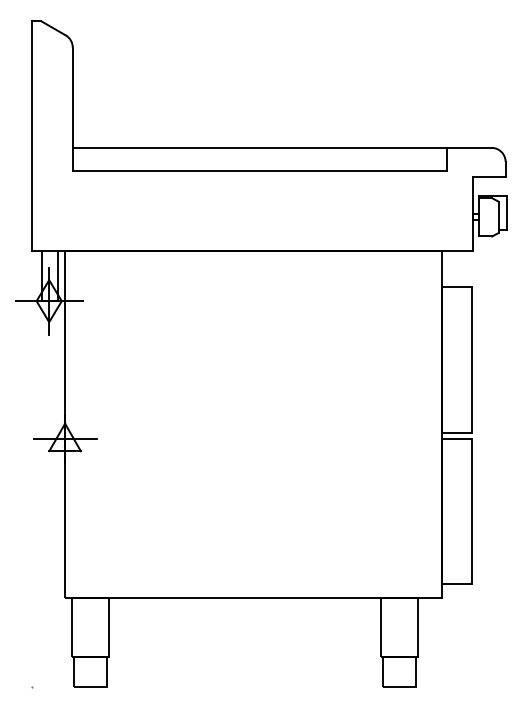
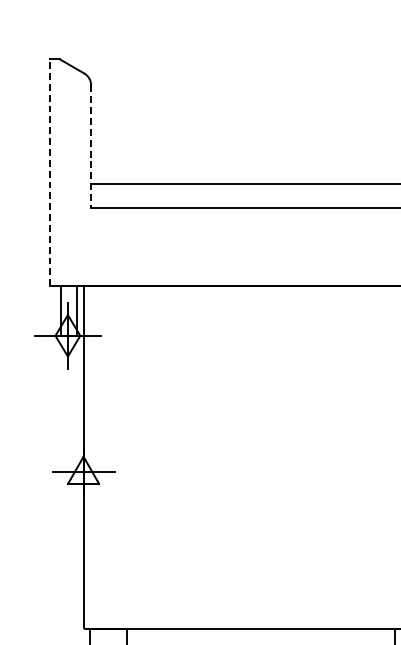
line: (72, 109) -> (90, 146), solid -> dashed
line: (31, 136) -> (50, 173), solid -> dashed

